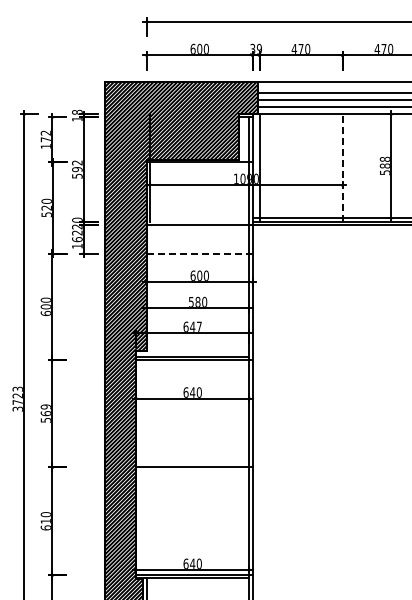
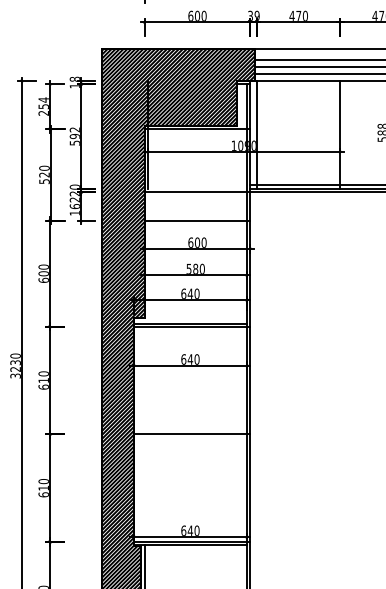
text: (45, 139) -> (43, 106), 172 -> 254
line: (342, 167) -> (340, 134), dashed -> solid
line: (199, 253) -> (197, 220), dashed -> solid
text: (198, 326) -> (196, 293), 647 -> 640
text: (17, 395) -> (15, 362), 3723 -> 3230
text: (45, 413) -> (43, 380), 569 -> 610

